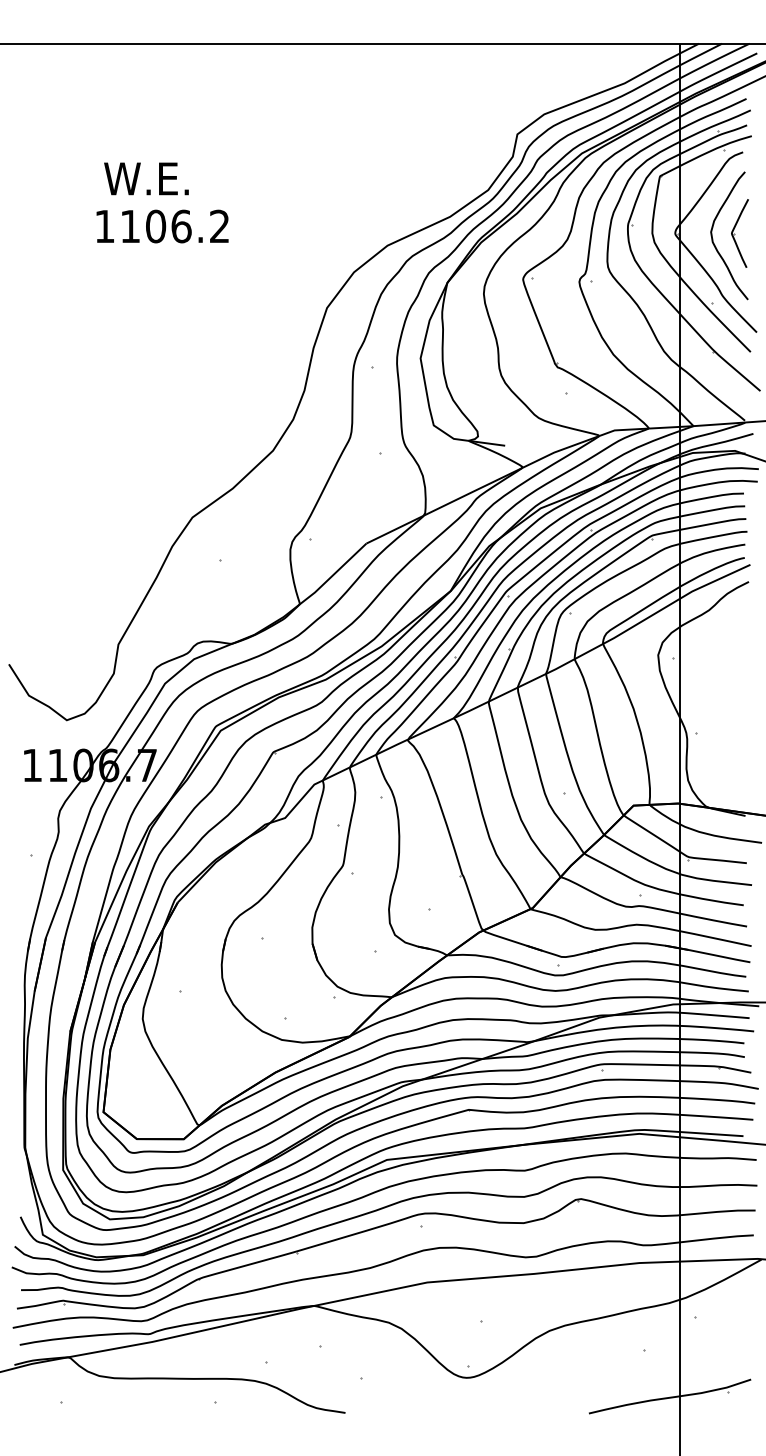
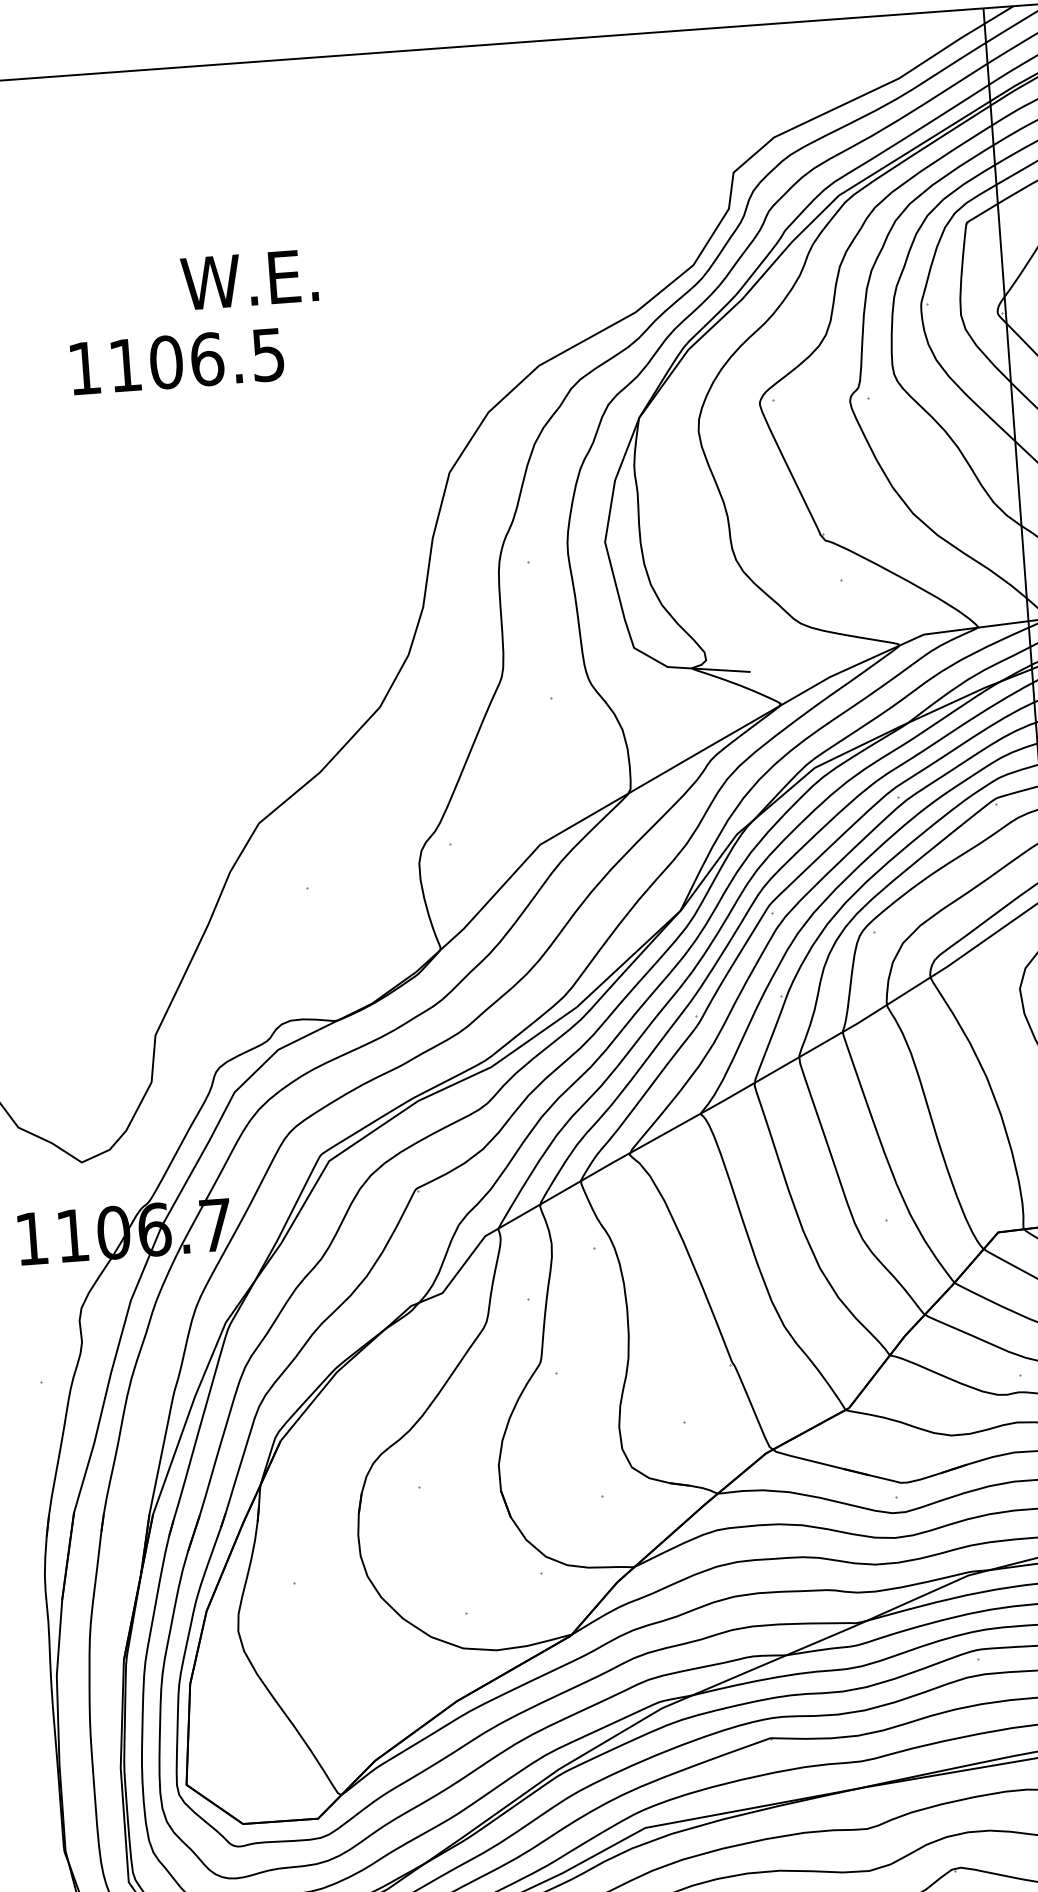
text: (146, 178) -> (249, 279), moved
text: (219, 226) -> (267, 354), 1106.2 -> 1106.5

